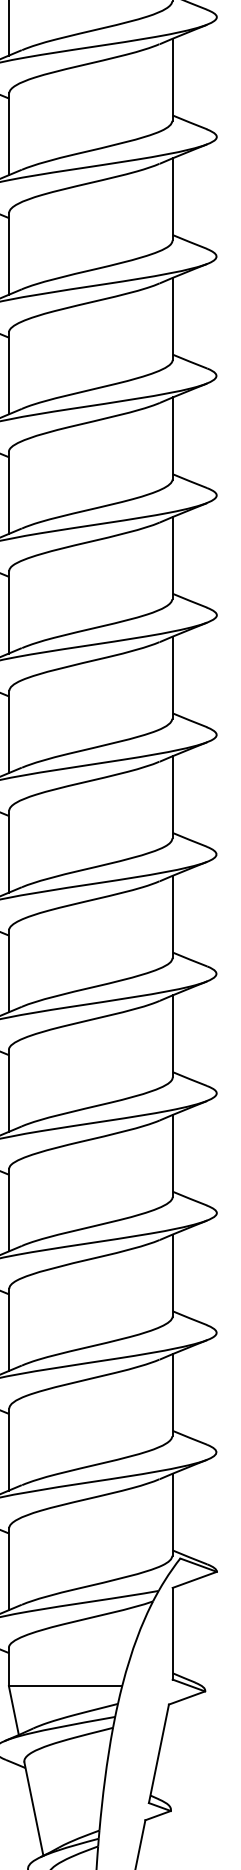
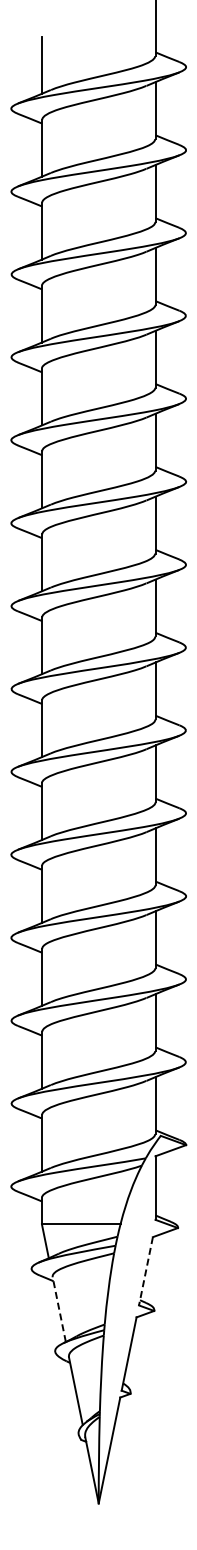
line: (158, 1754) -> (145, 1271), solid -> dashed
line: (34, 1808) -> (59, 1309), solid -> dashed

